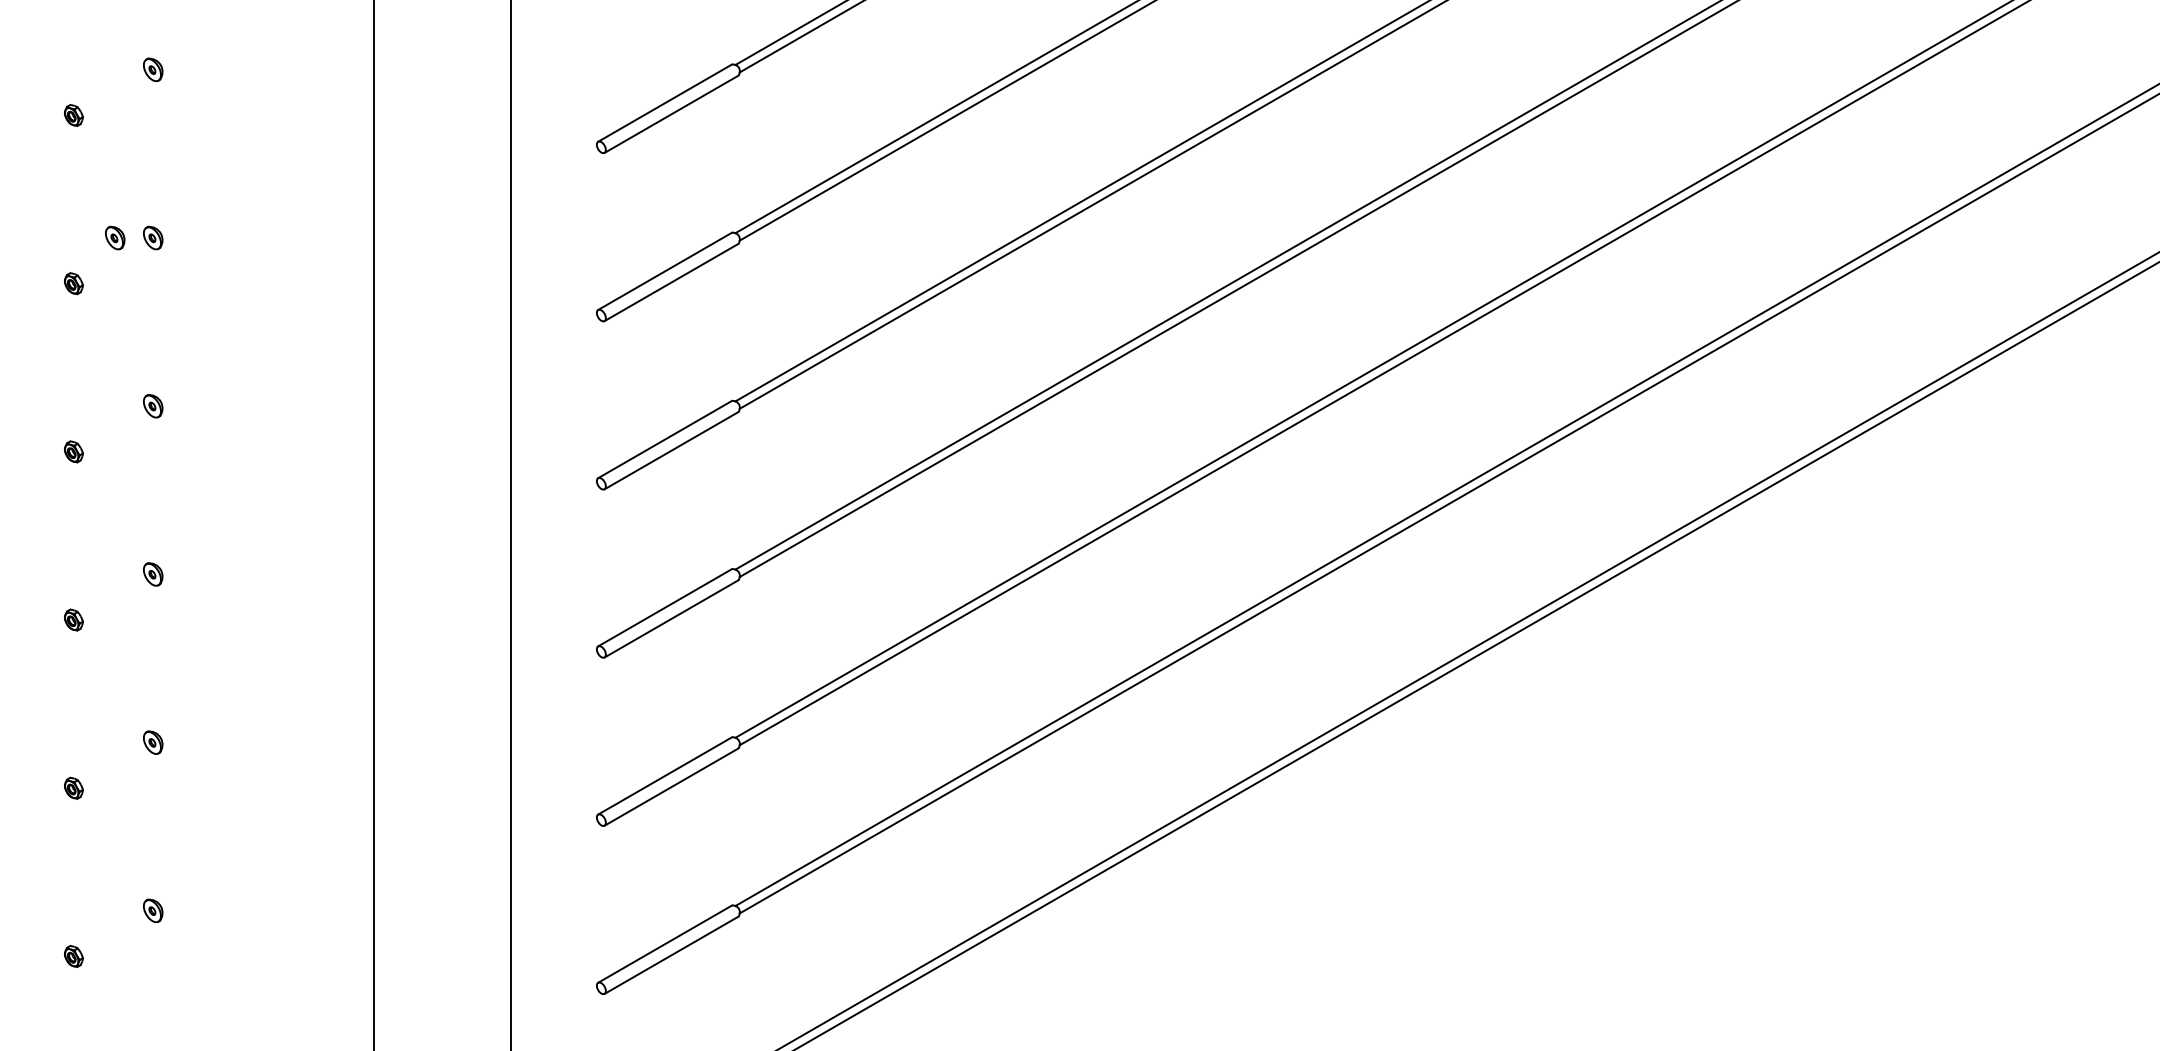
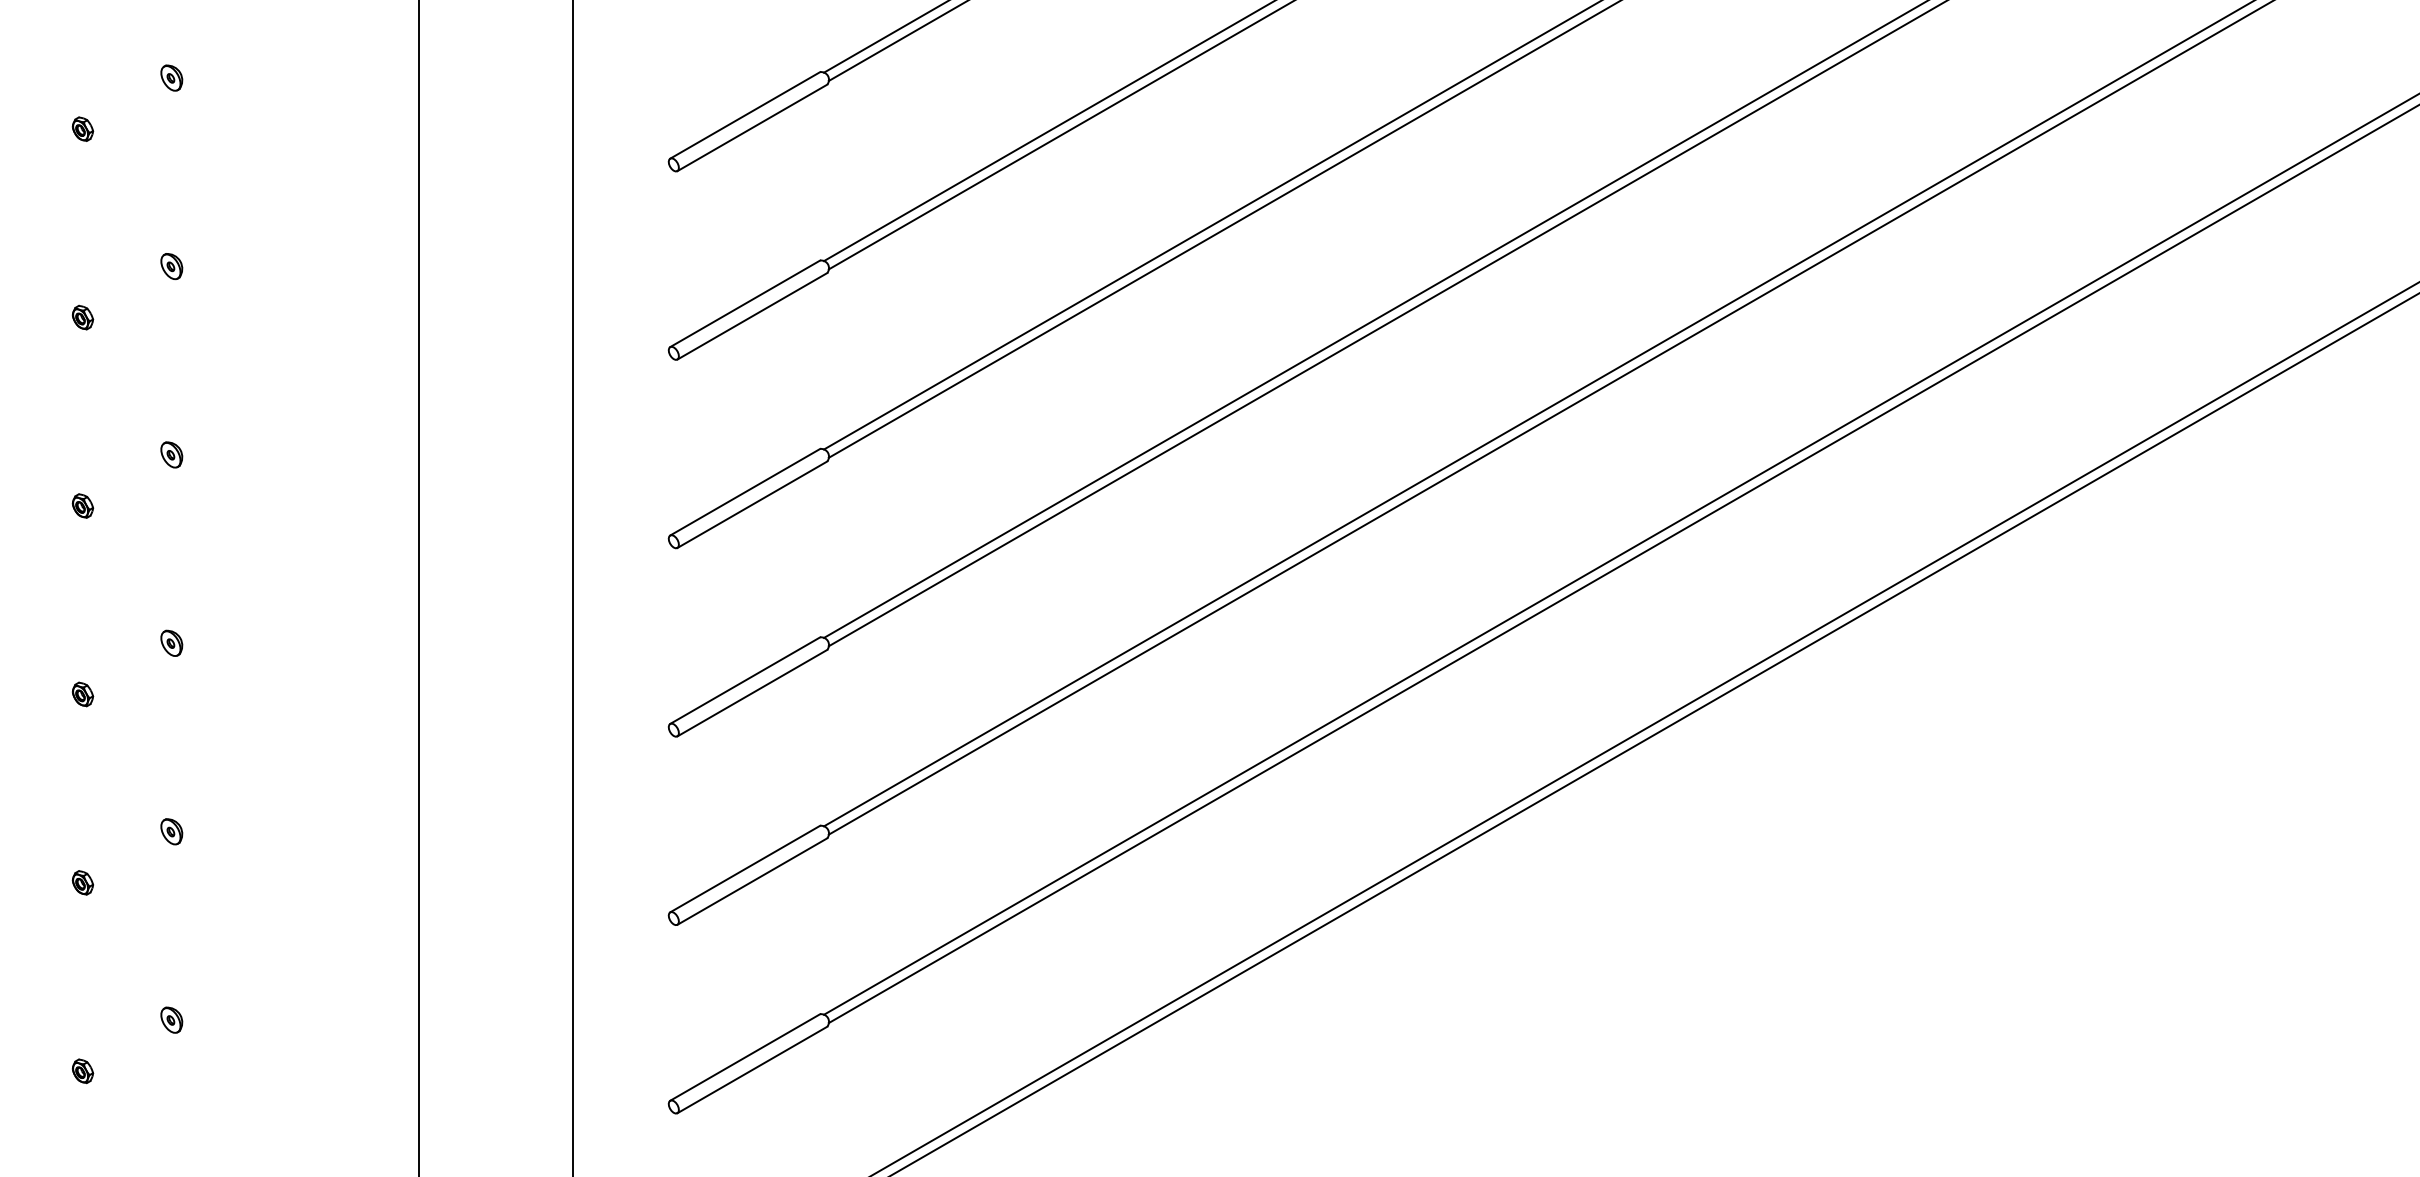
part: (115, 237) -> (129, 265), removed

